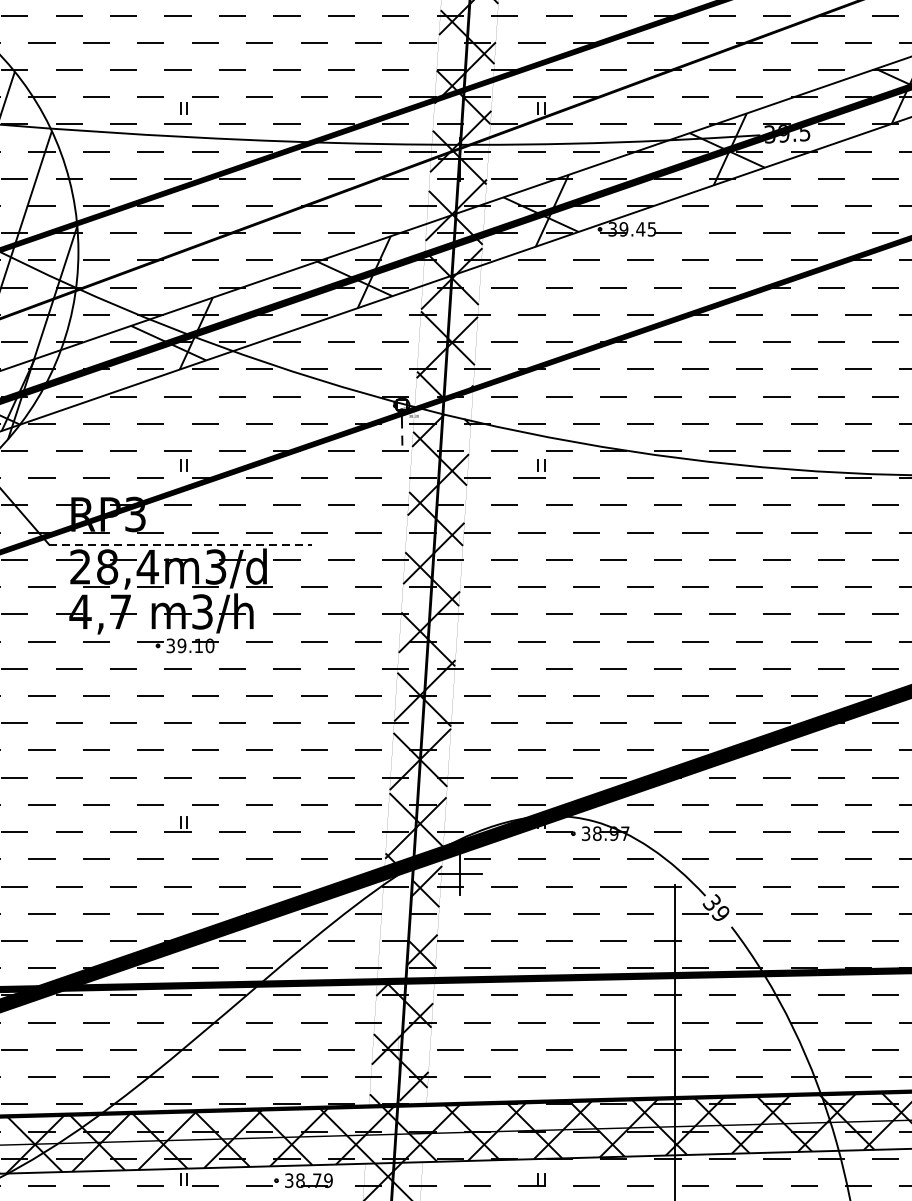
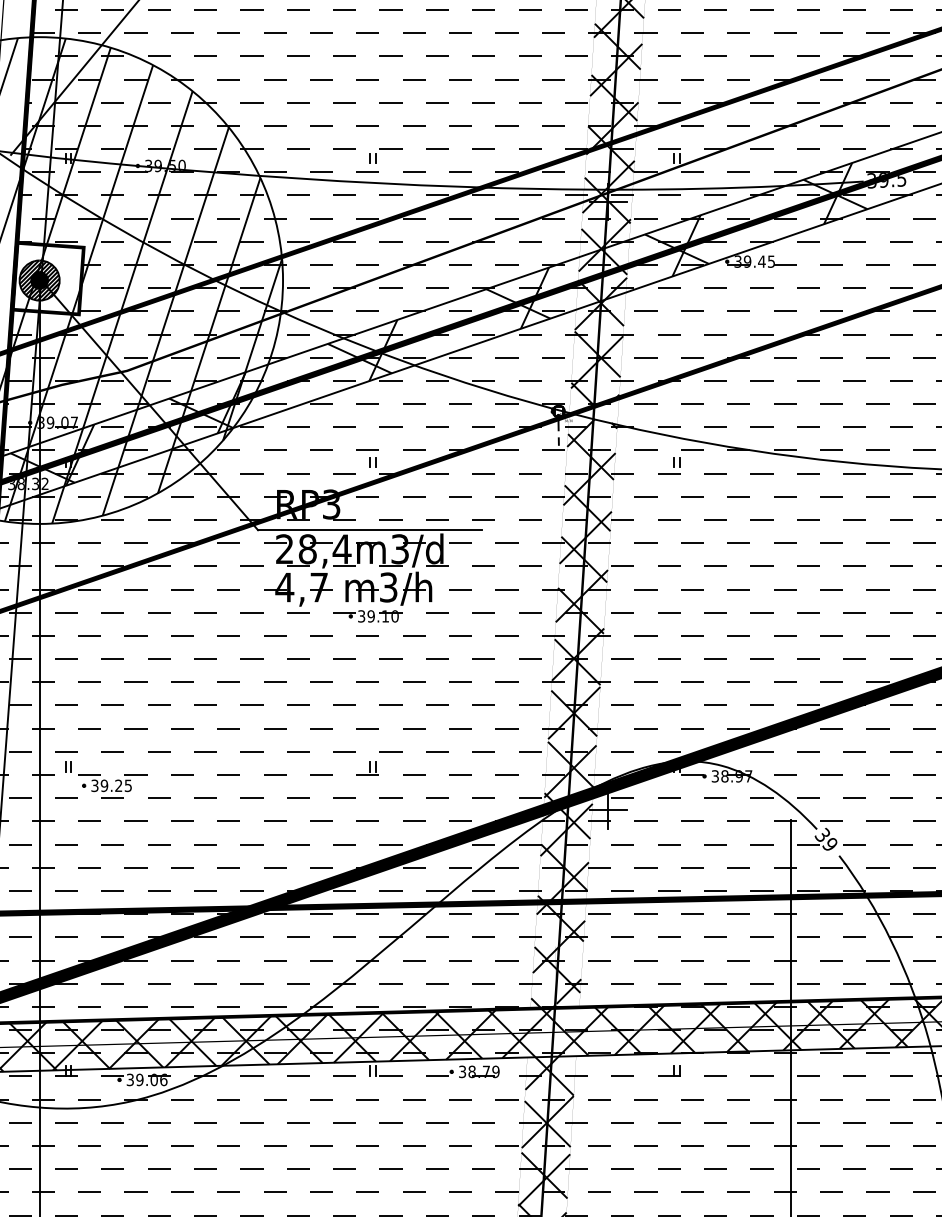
line: (179, 544) -> (369, 530), dashed -> solid
hatch: (394, 926) -> (552, 855), added

